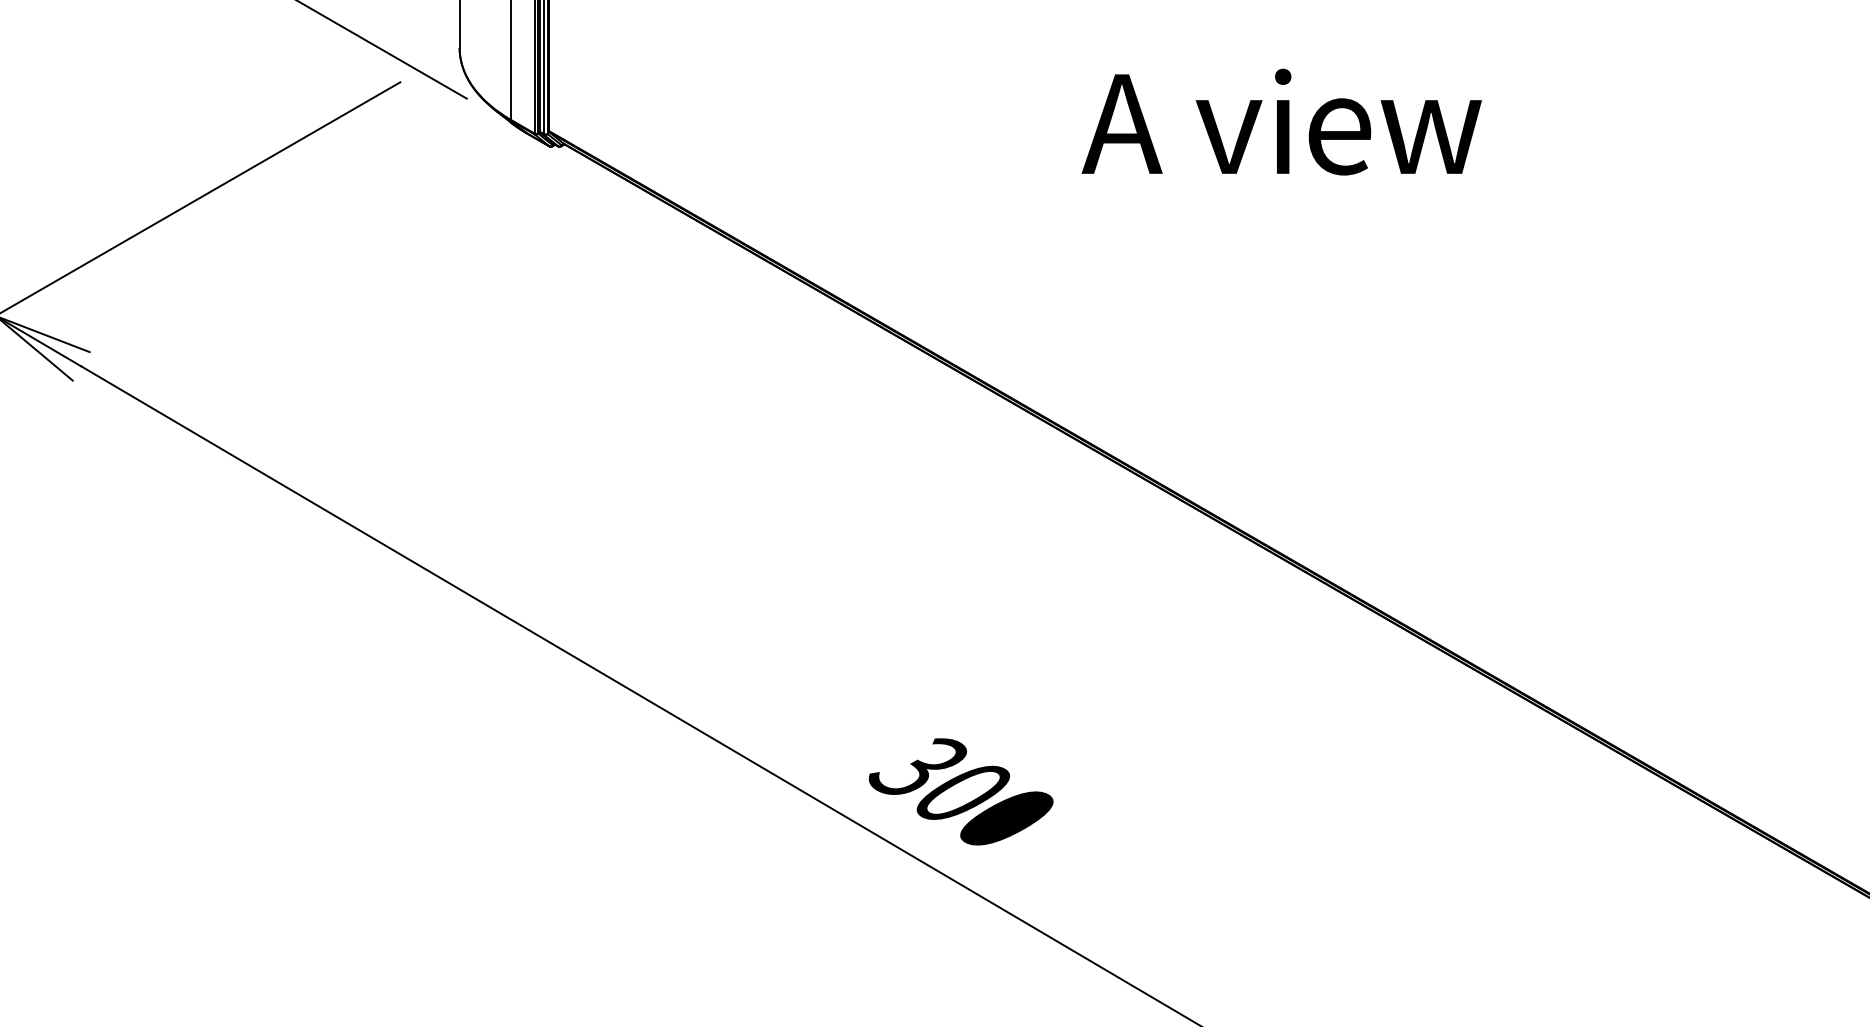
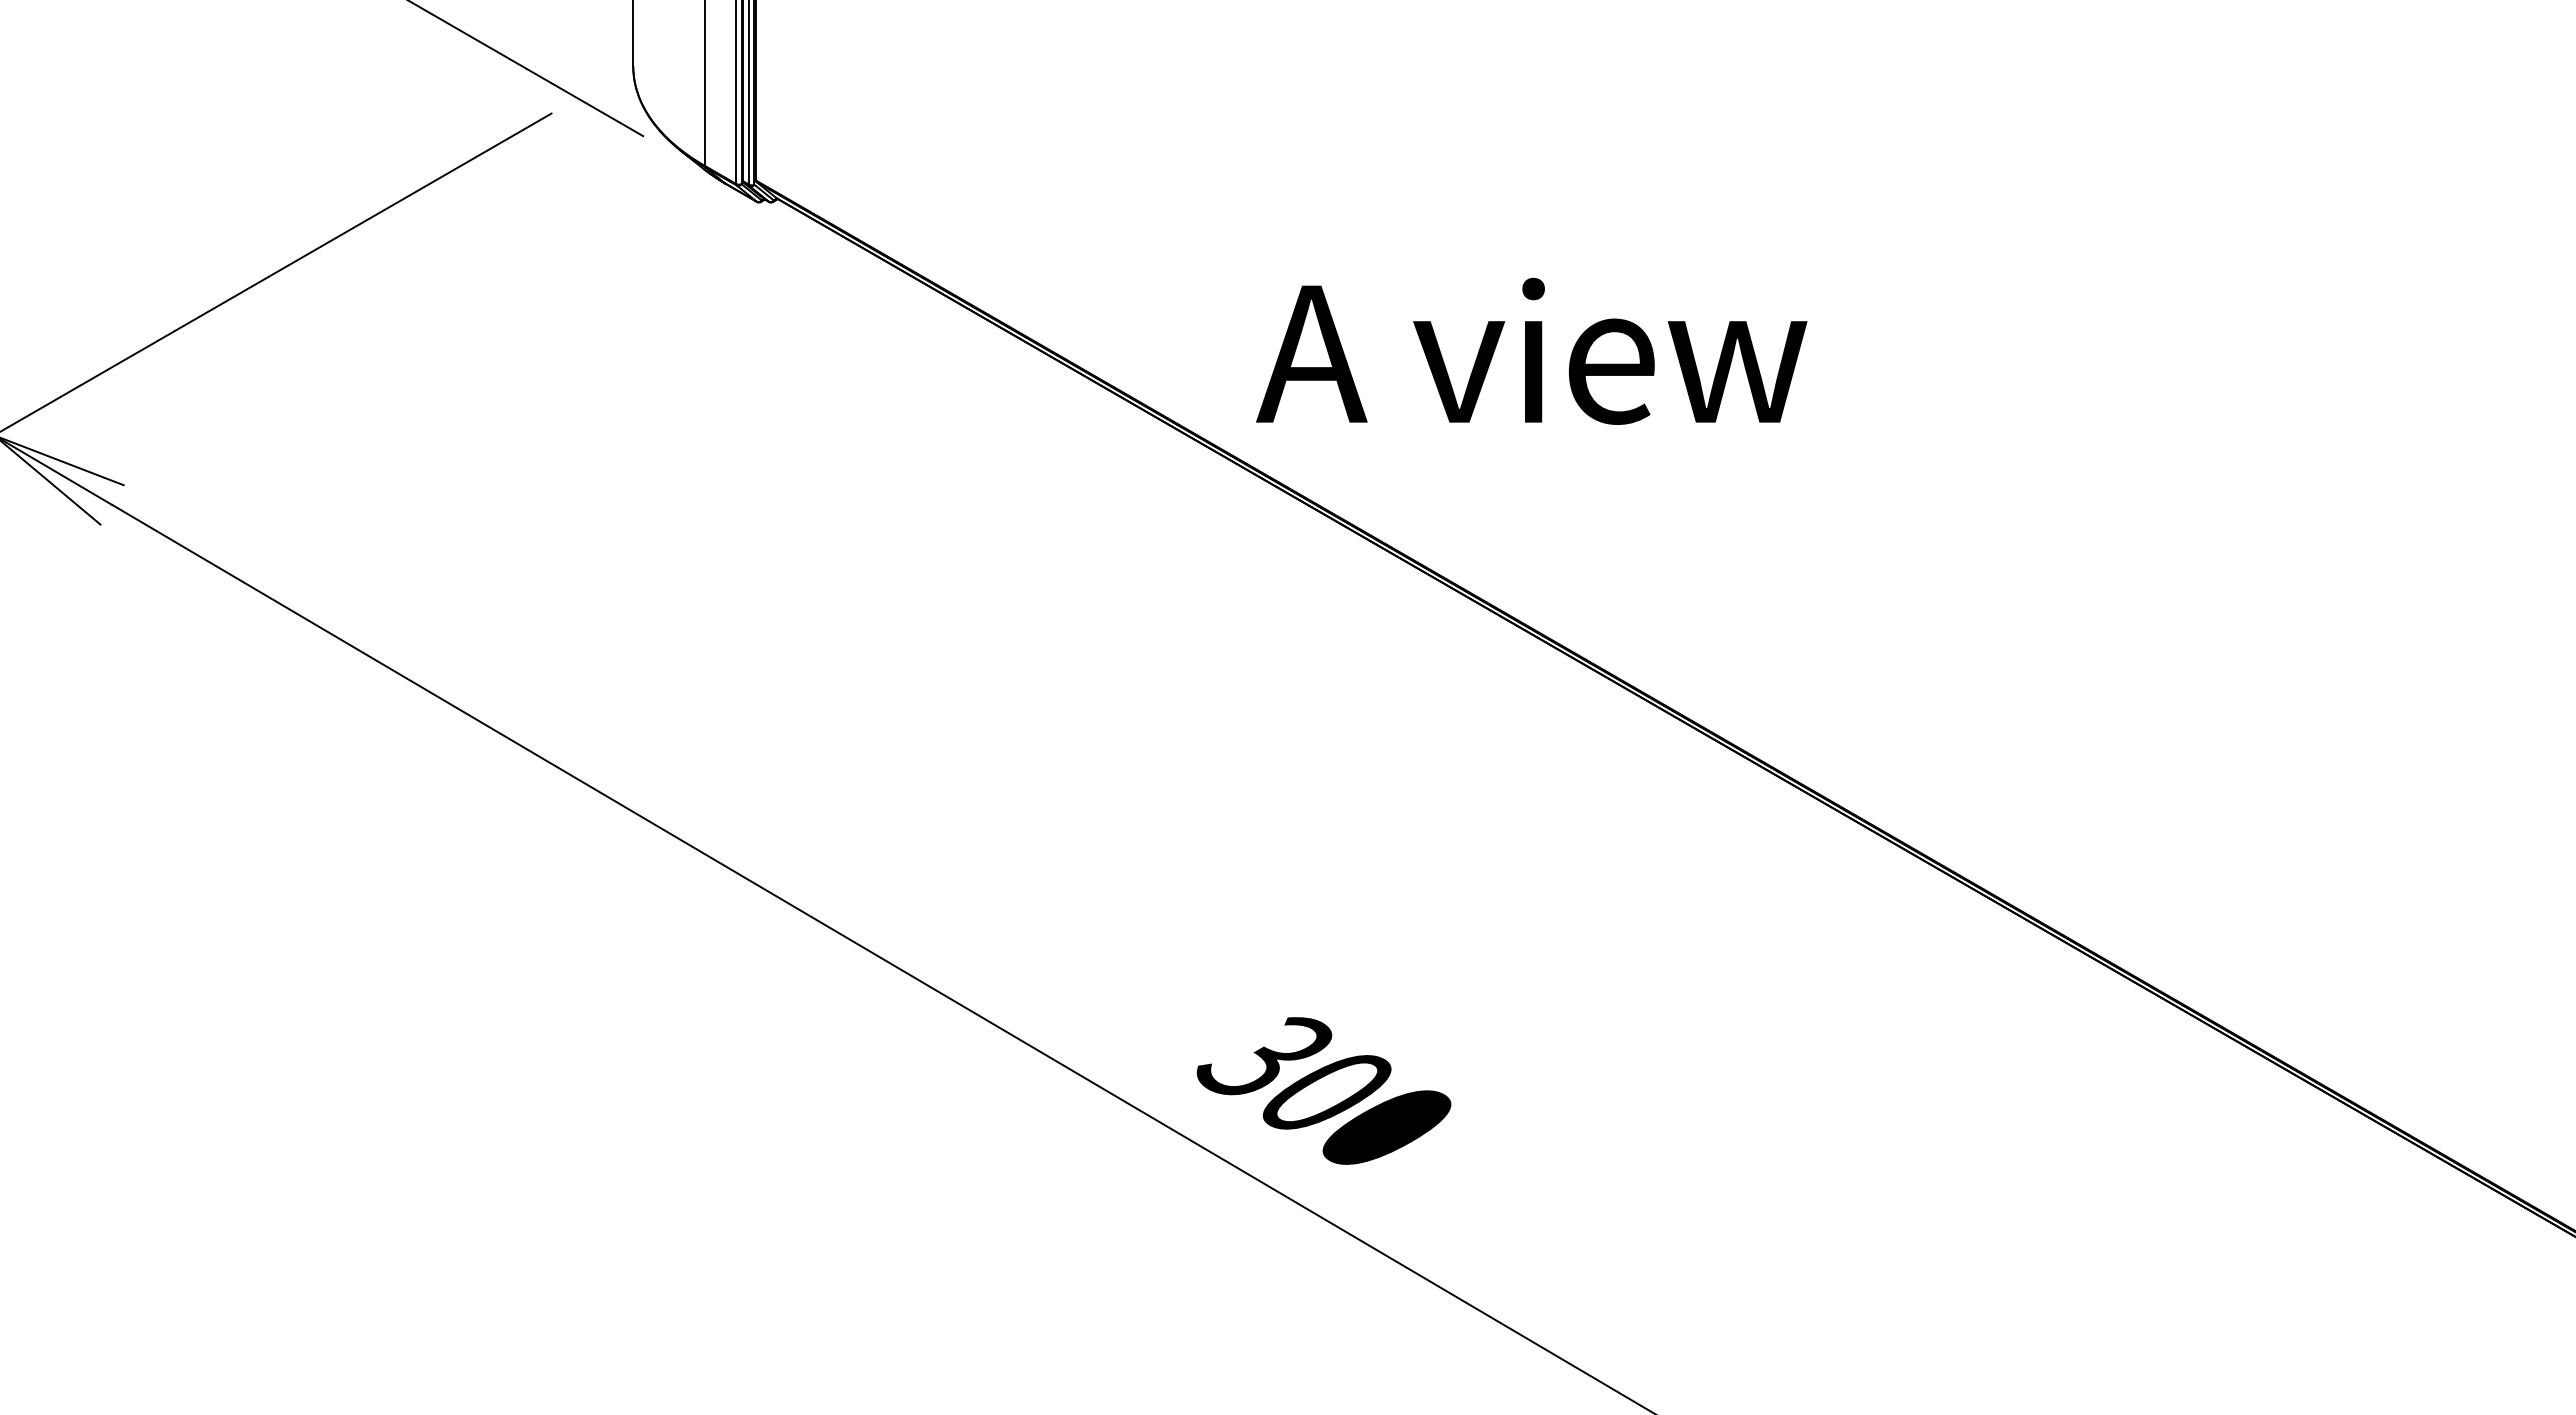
text: (1281, 121) -> (1531, 350), moved

